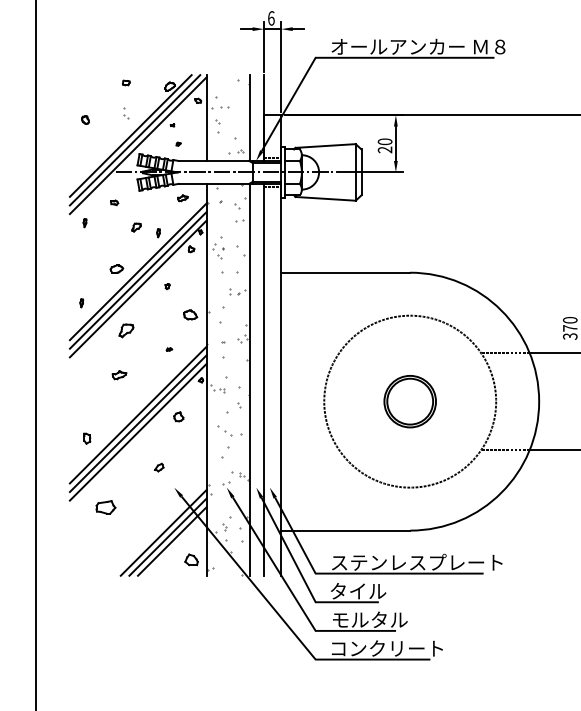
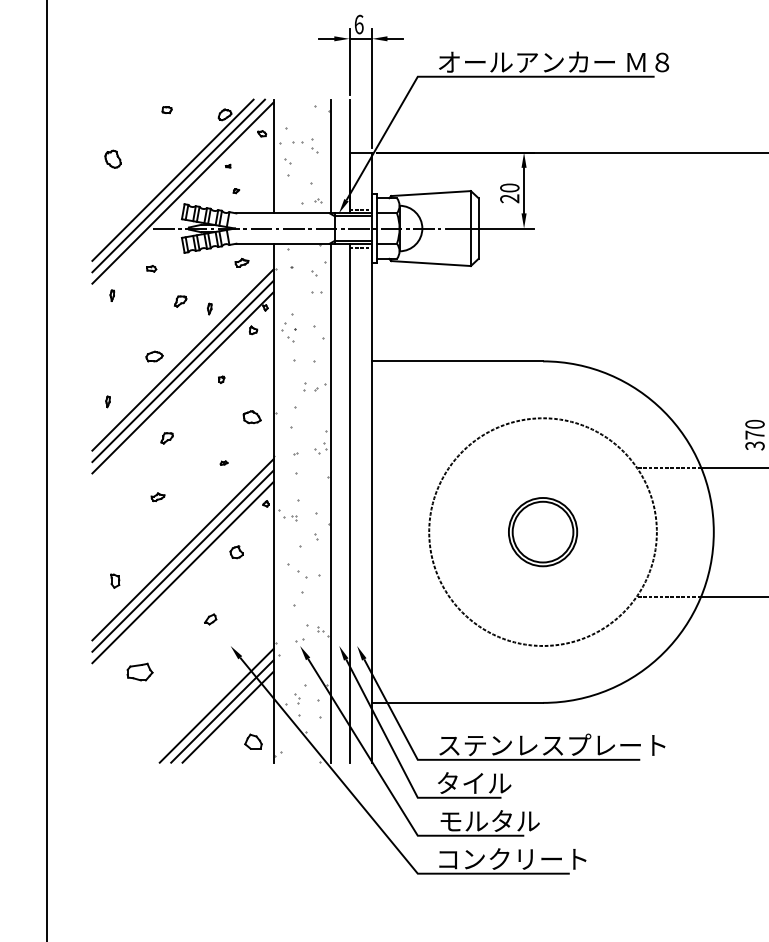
part: (125, 112) -> (314, 145), moved
part: (85, 119) -> (112, 158), size x1.67
part: (125, 330) -> (166, 438), size x0.62
part: (119, 375) -> (157, 497), size x0.71

